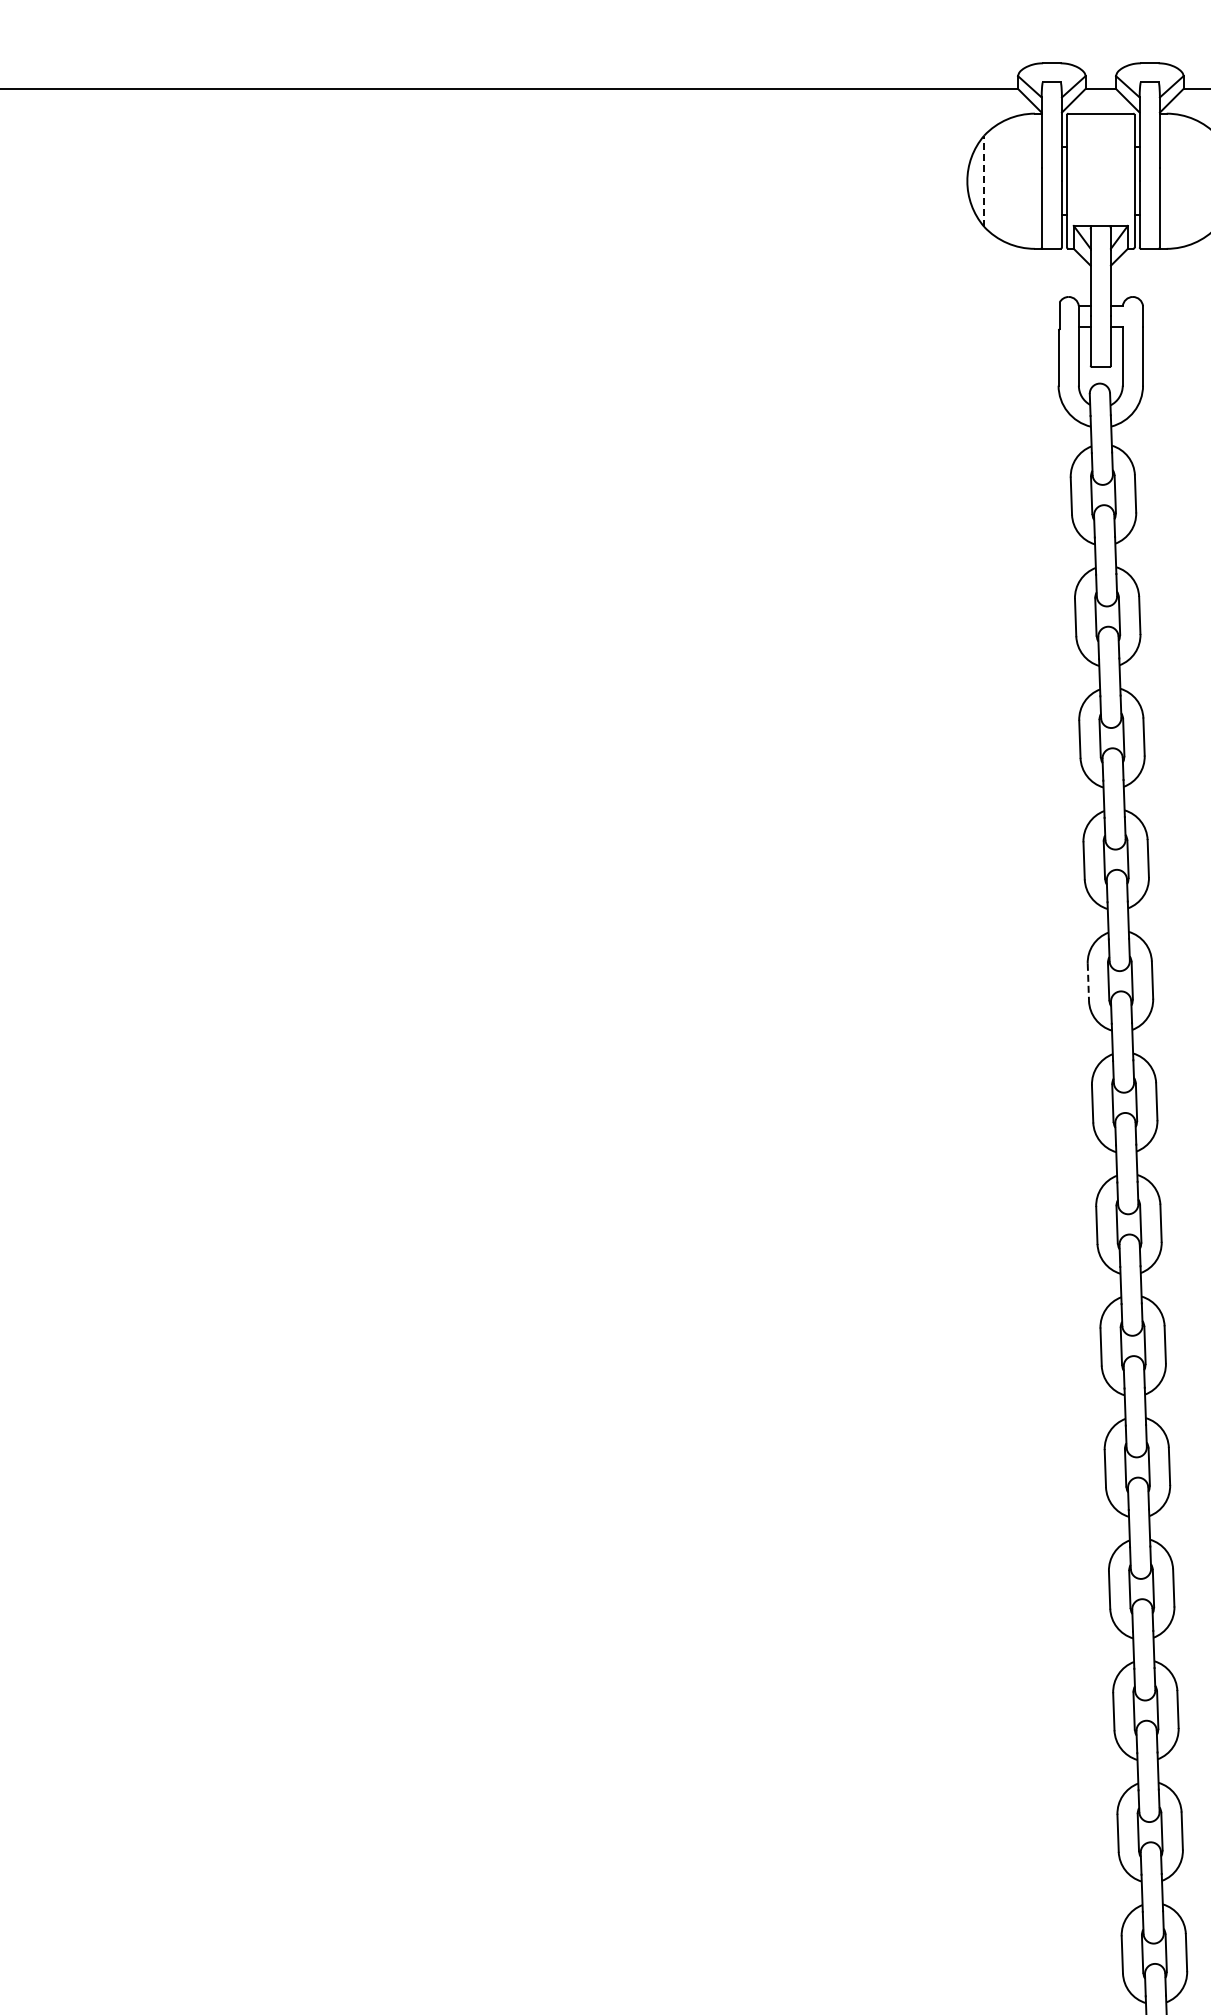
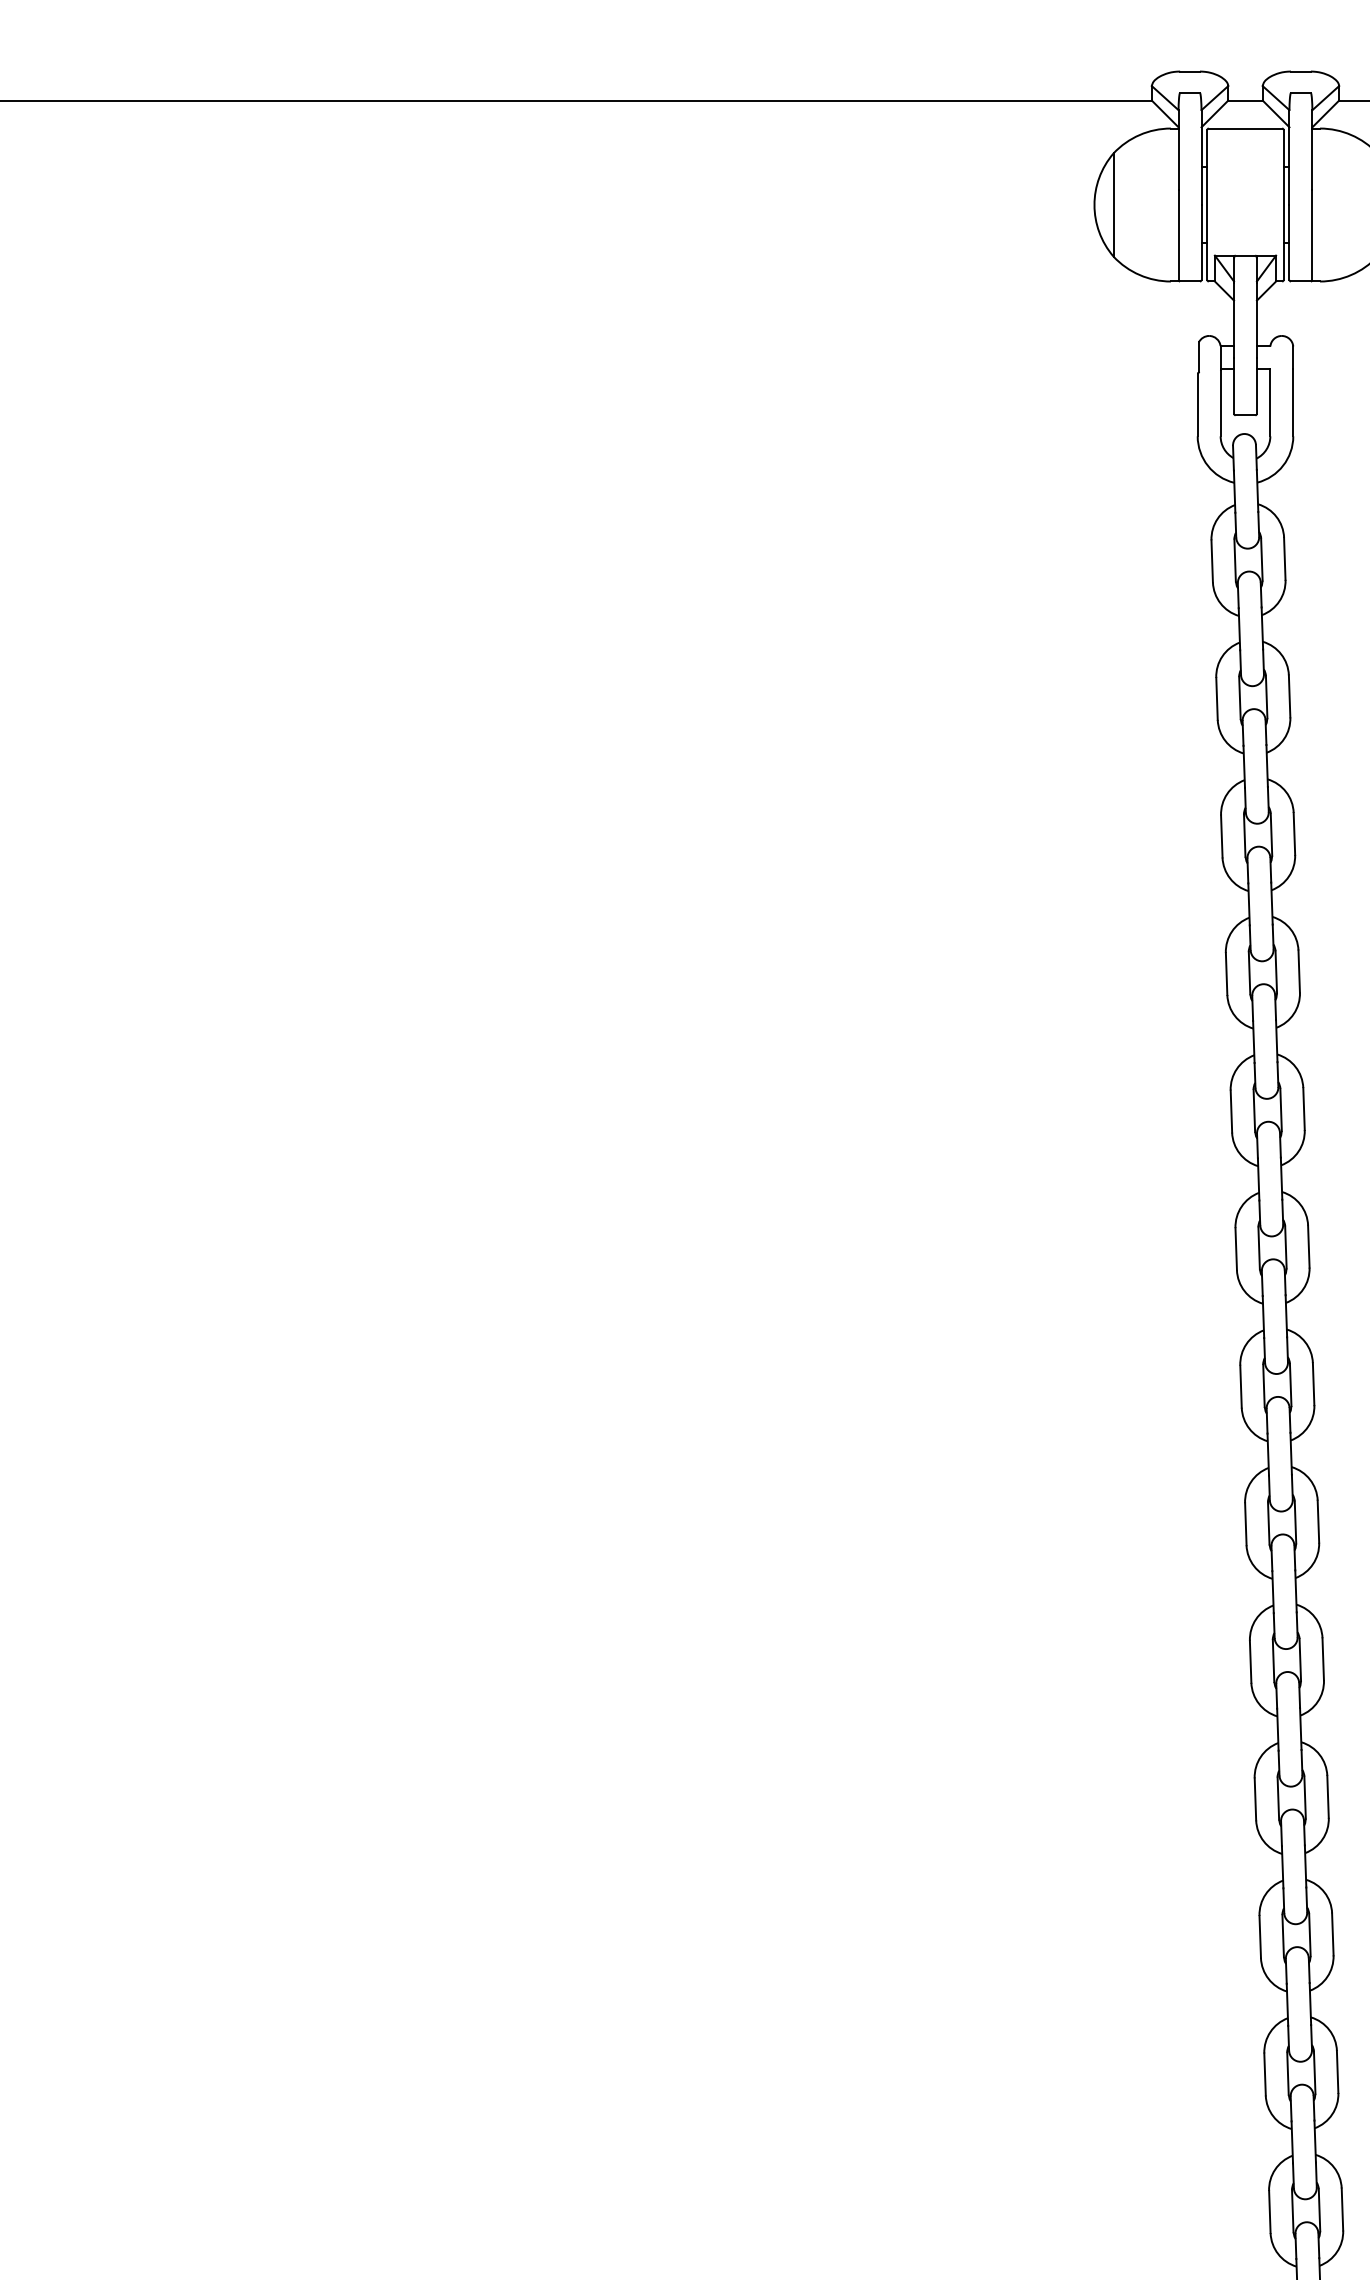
line: (984, 181) -> (1113, 205), dashed -> solid
line: (1088, 982) -> (1231, 1111), dashed -> solid

